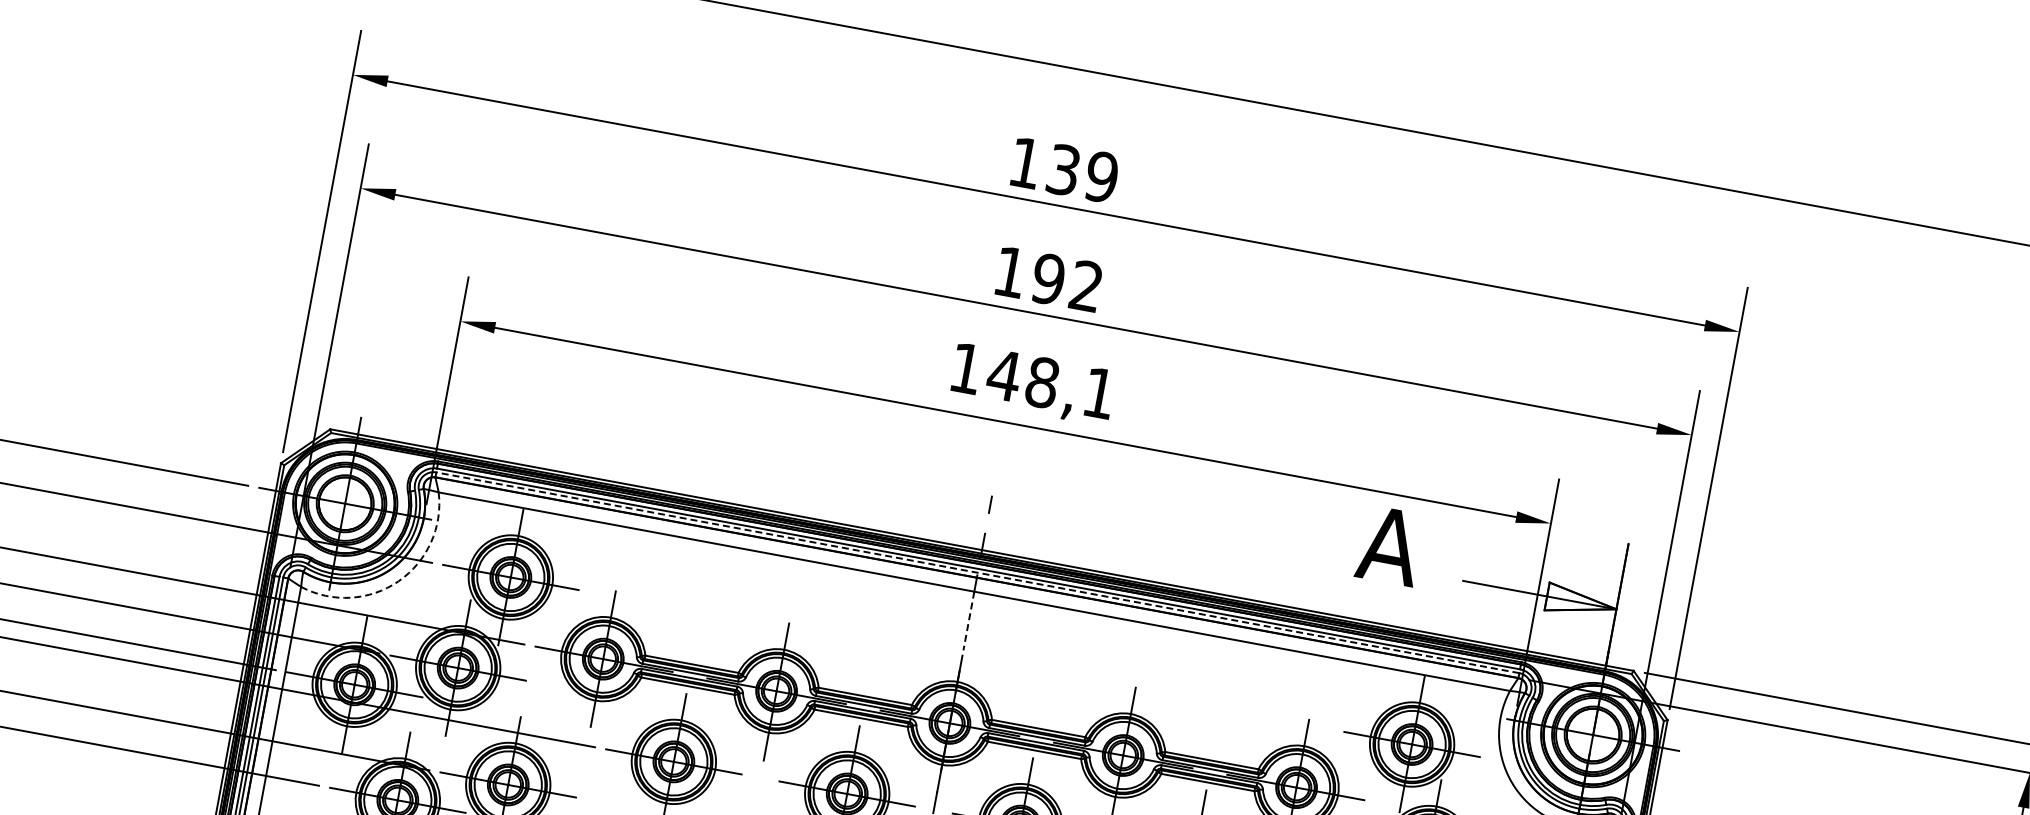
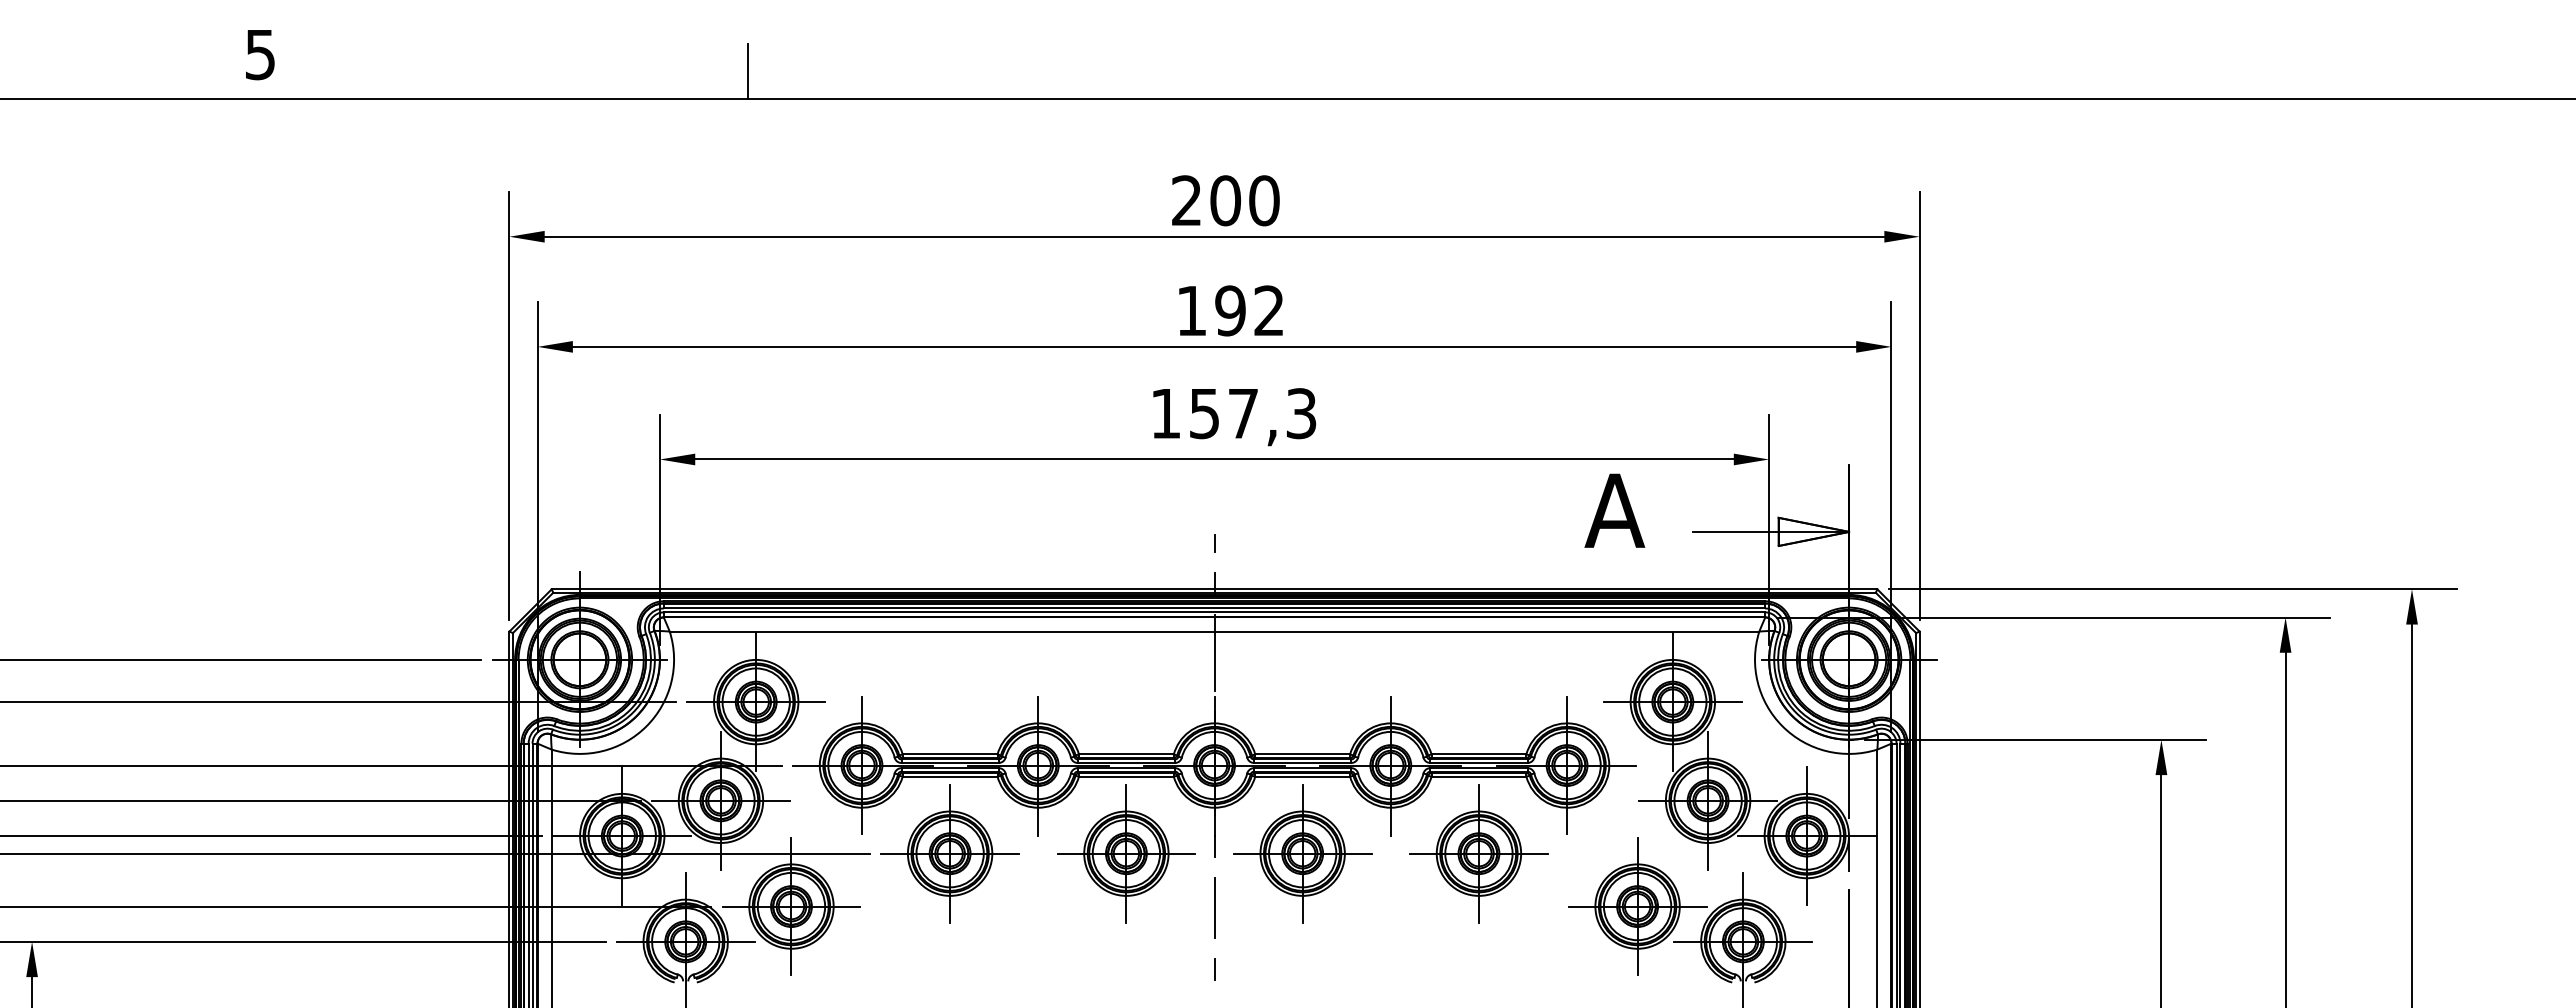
text: (1063, 169) -> (1225, 200), 139 -> 200
text: (1051, 384) -> (1252, 413), 148,1 -> 157,3
line: (977, 572) -> (1214, 612), dashed -> solid
arc: (398, 581) -> (646, 726), dashed -> solid
line: (968, 621) -> (1214, 661), dashed -> solid

